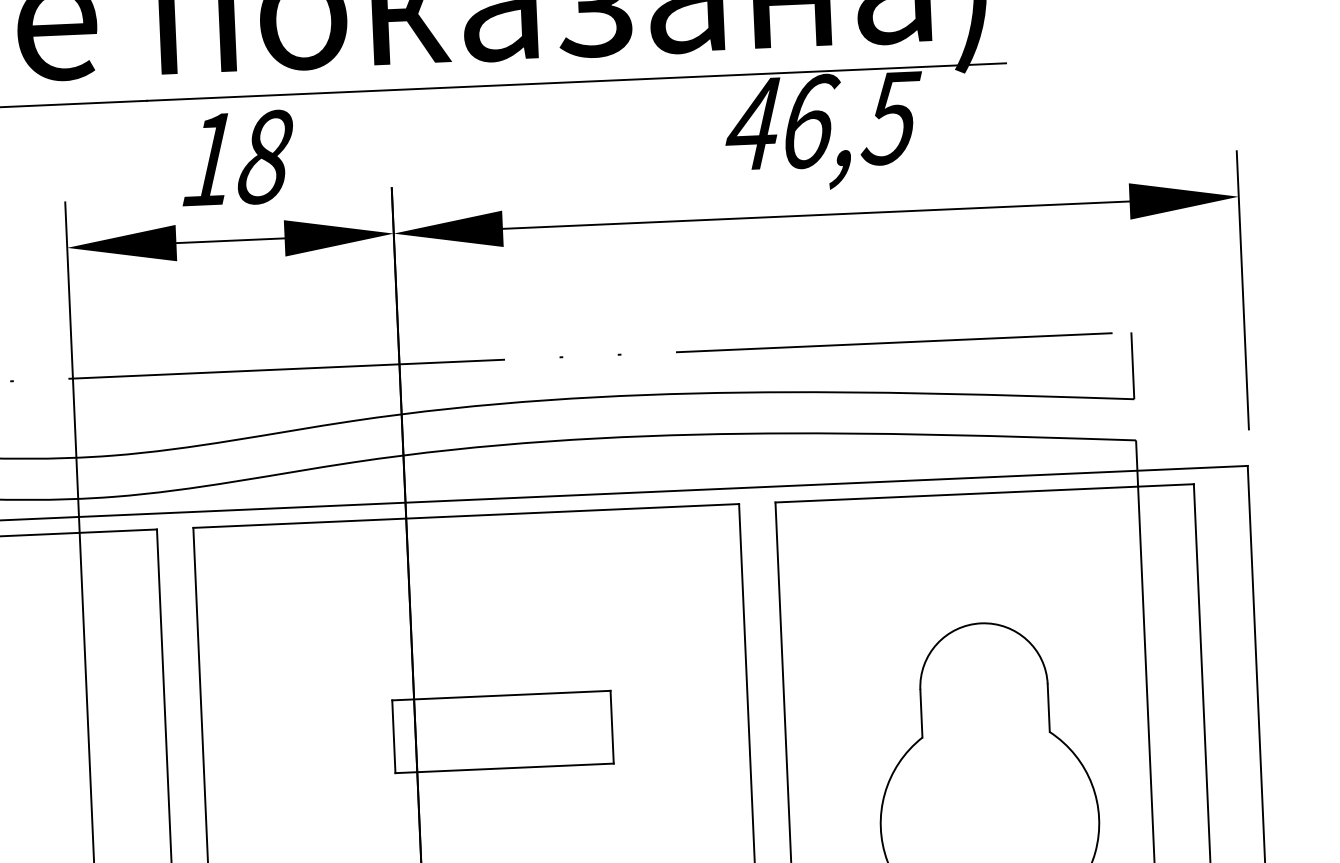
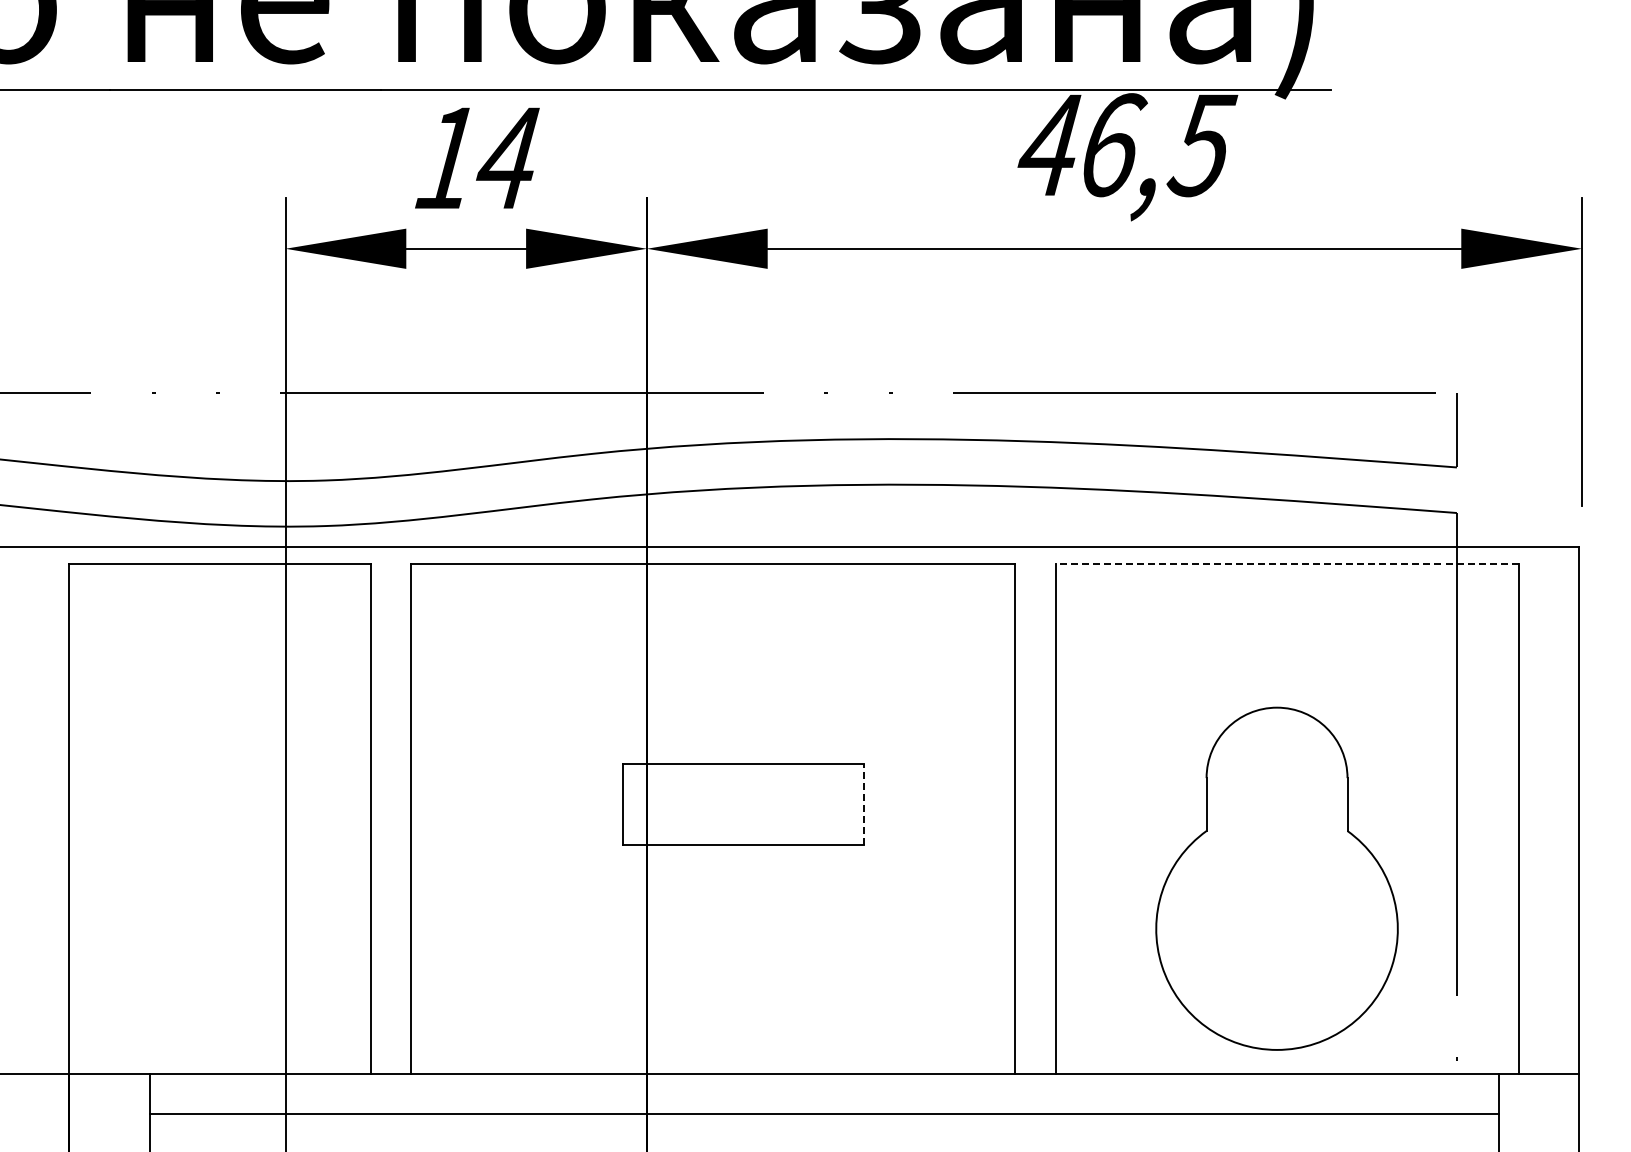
text: (265, 157) -> (508, 158), 18 -> 14
line: (985, 493) -> (1287, 564), solid -> dashed
line: (612, 727) -> (864, 804), solid -> dashed

